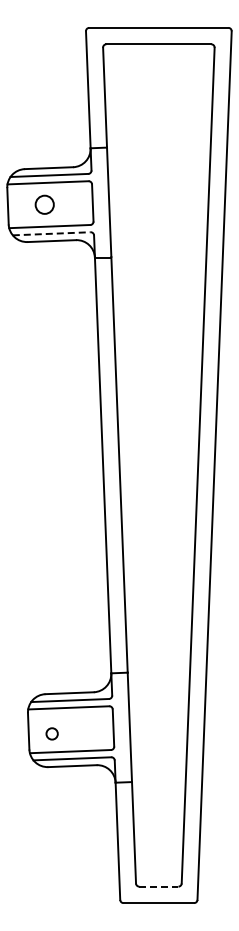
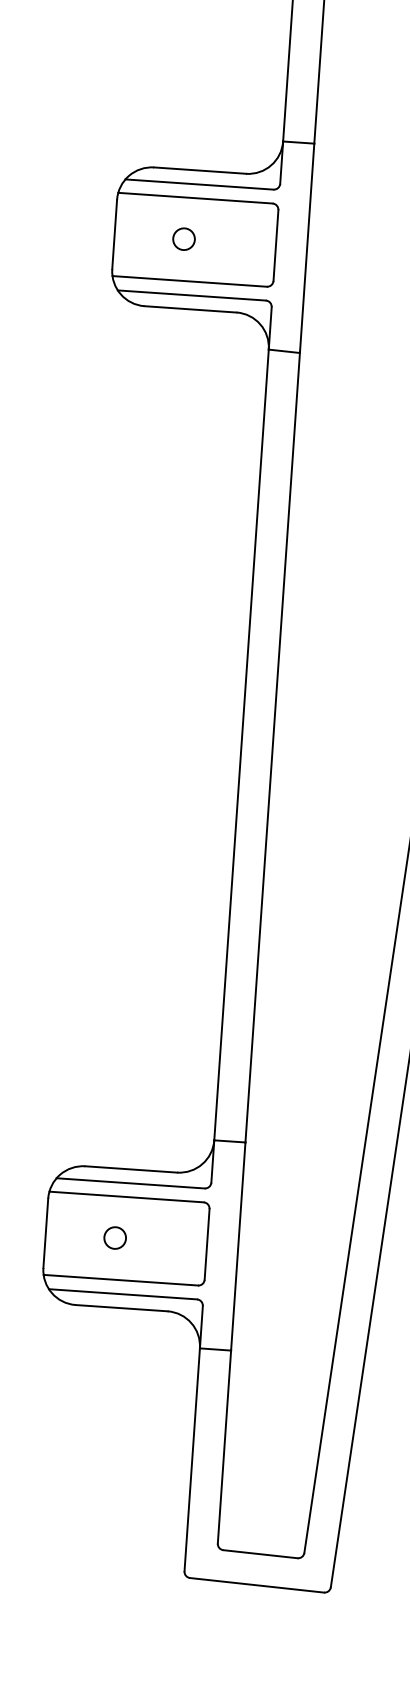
circle: (43, 204) -> (182, 238), size x0.62
line: (51, 233) -> (191, 294), dashed -> solid
circle: (51, 733) -> (114, 1237), moved
line: (158, 886) -> (259, 1553), dashed -> solid

